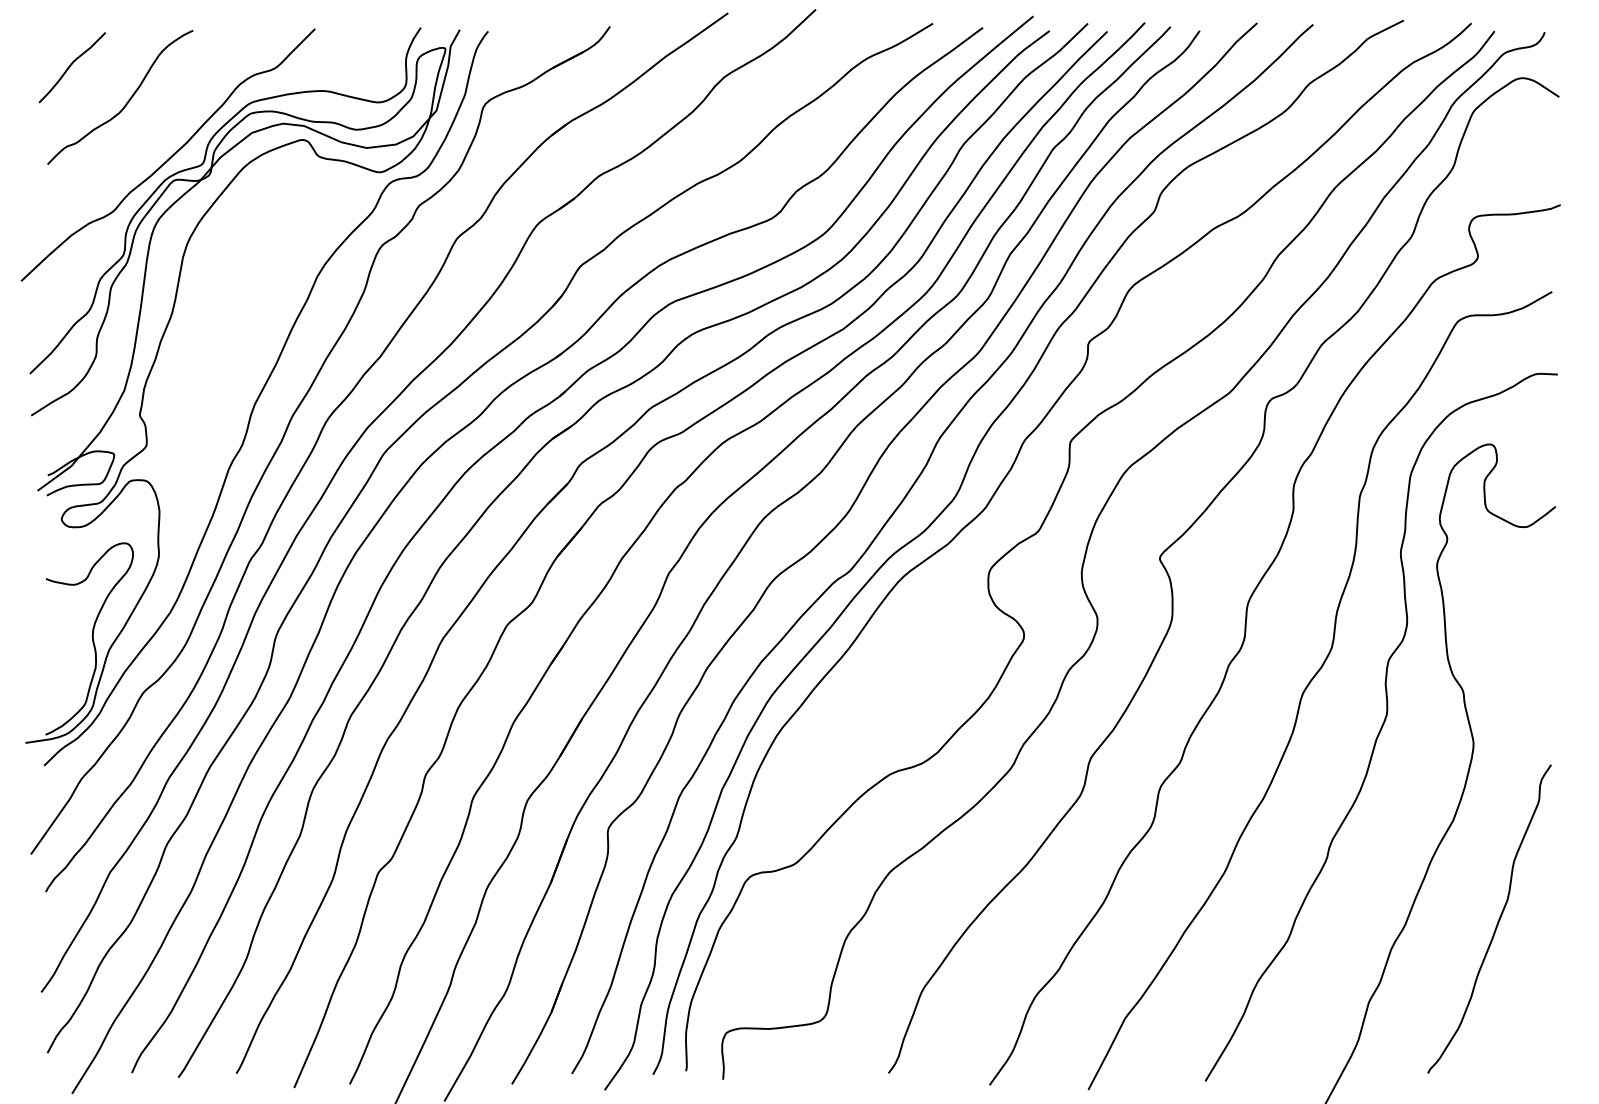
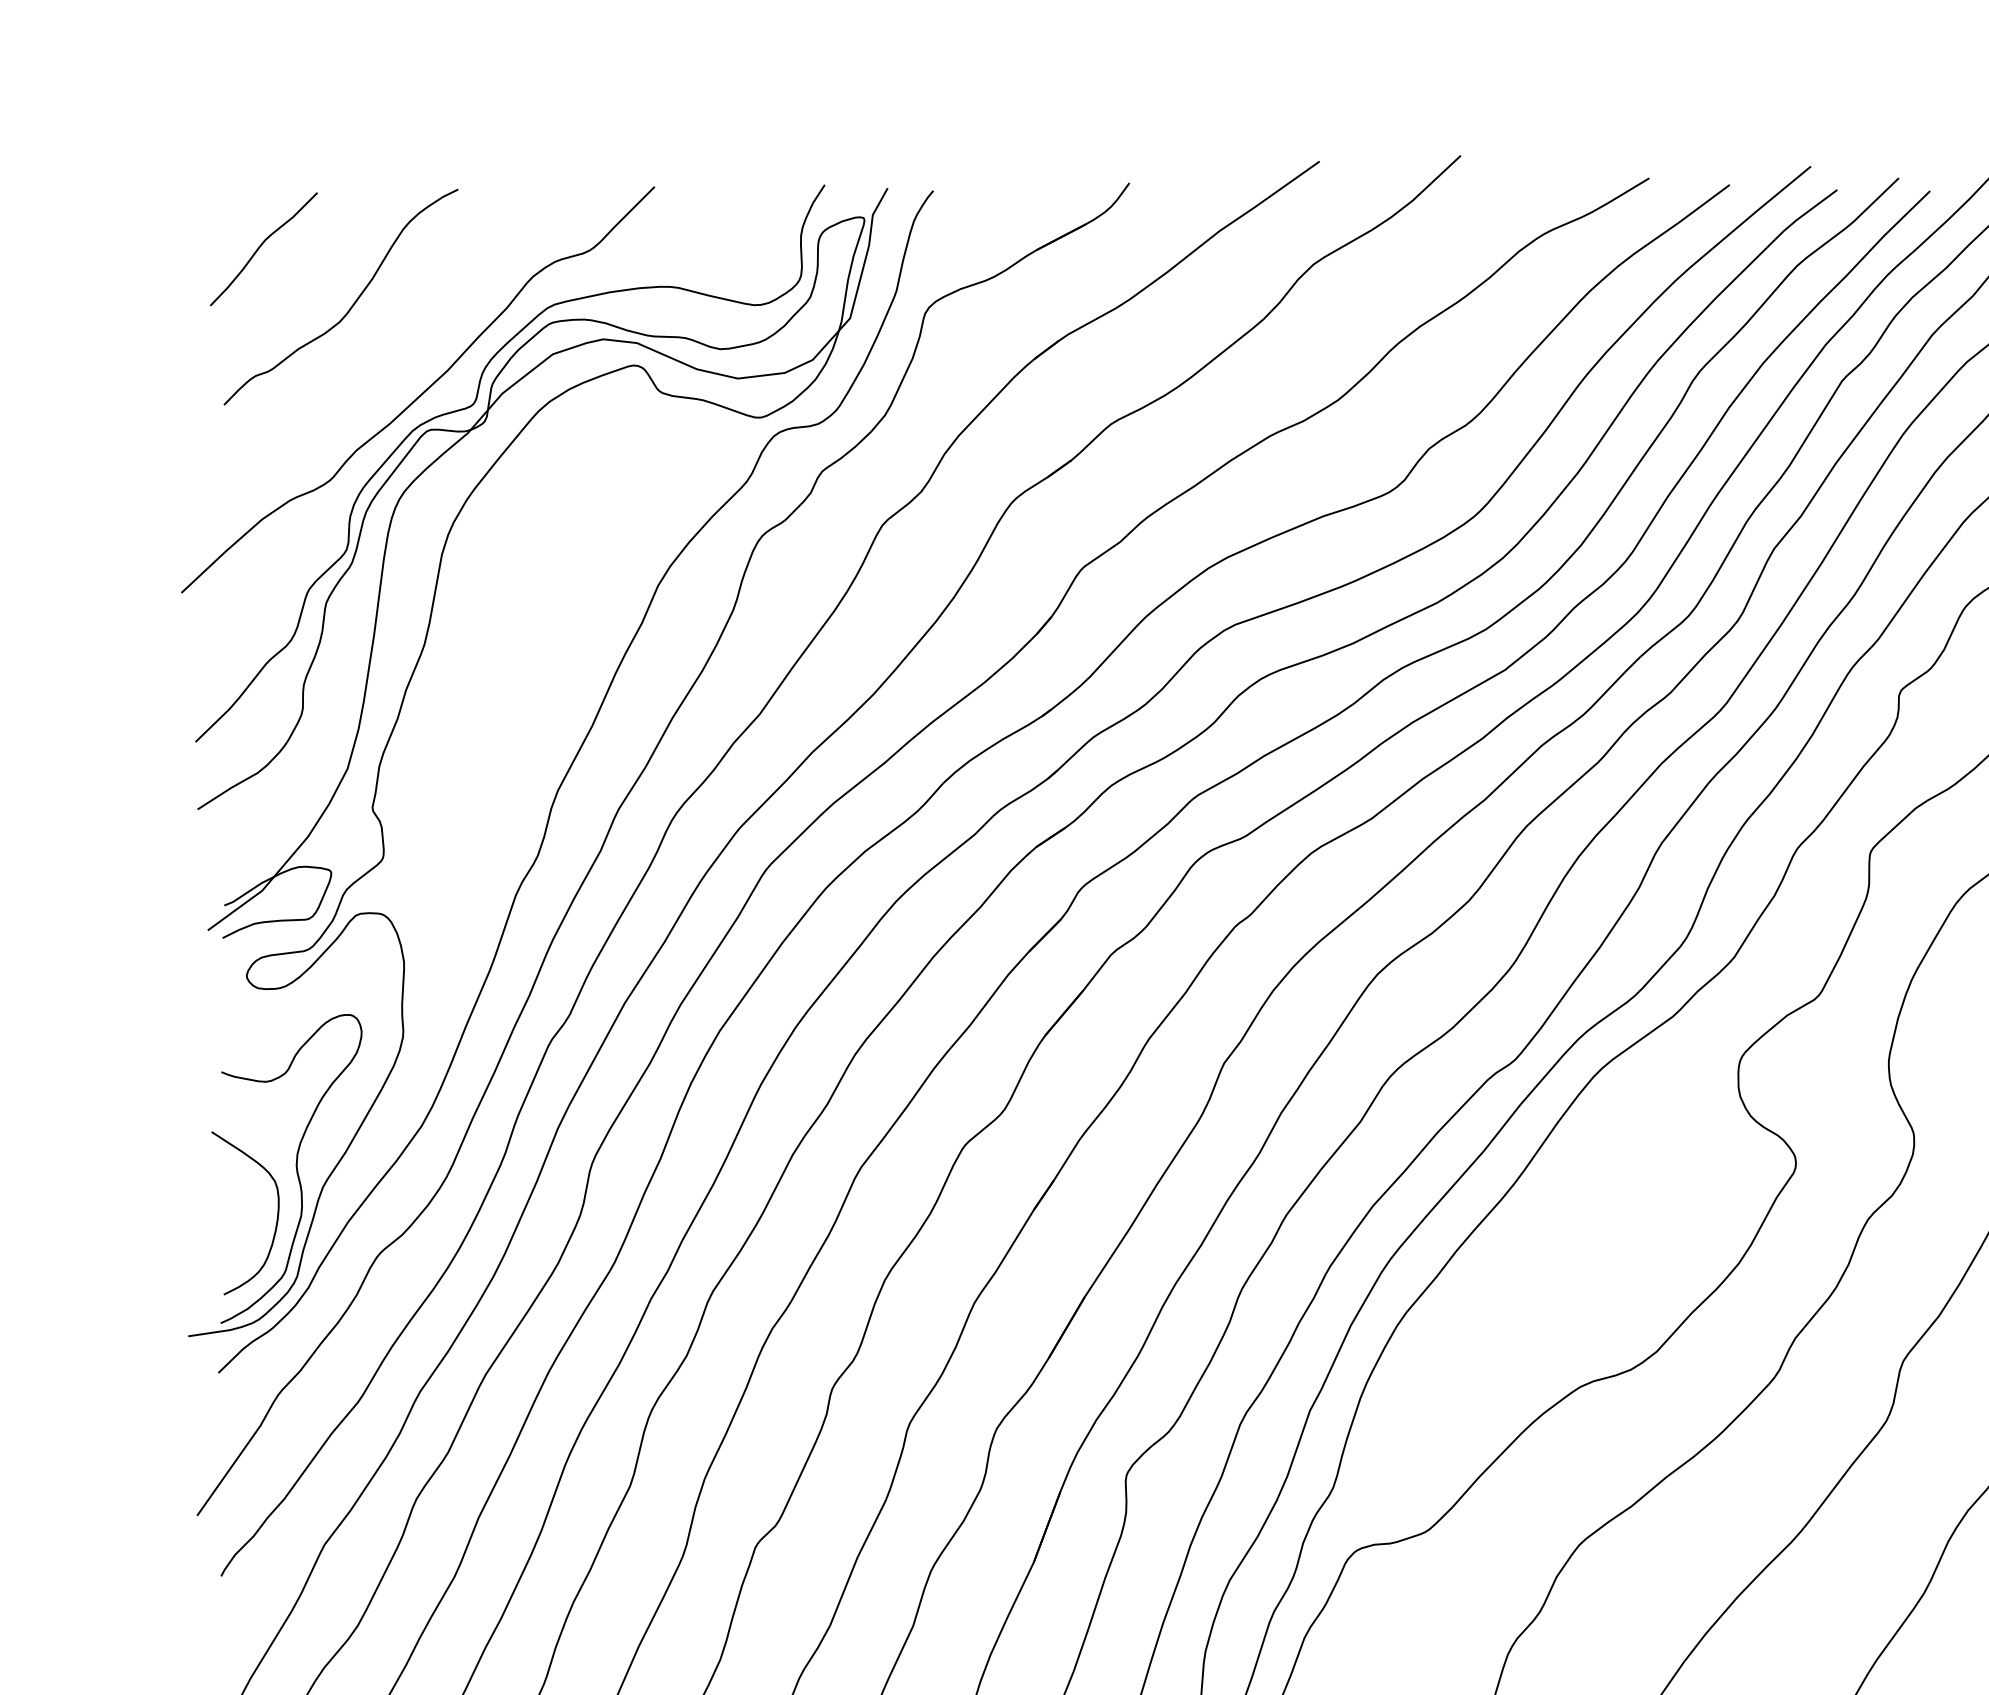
curve: (79, 671) -> (275, 1221), added

